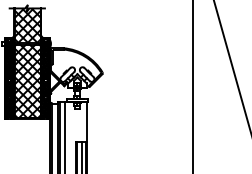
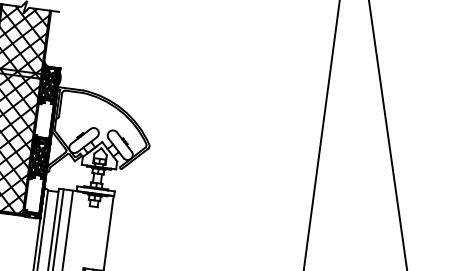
hatch: (45, 66) -> (44, 119), removed
hatch: (45, 106) -> (34, 194), removed

